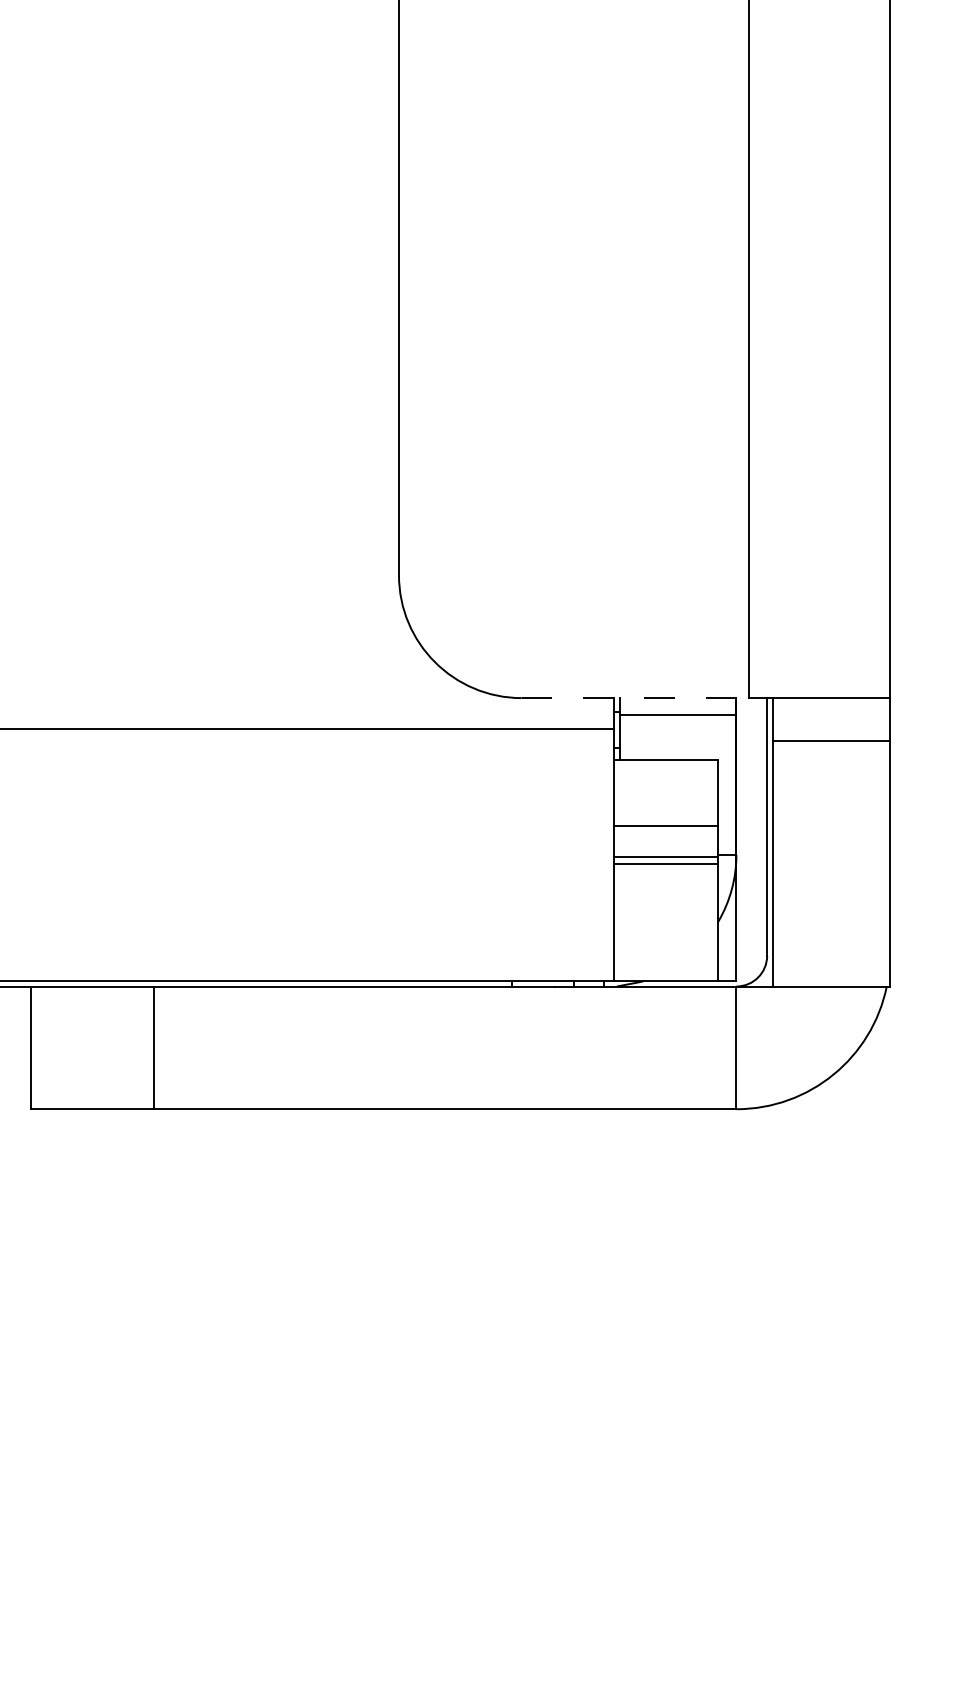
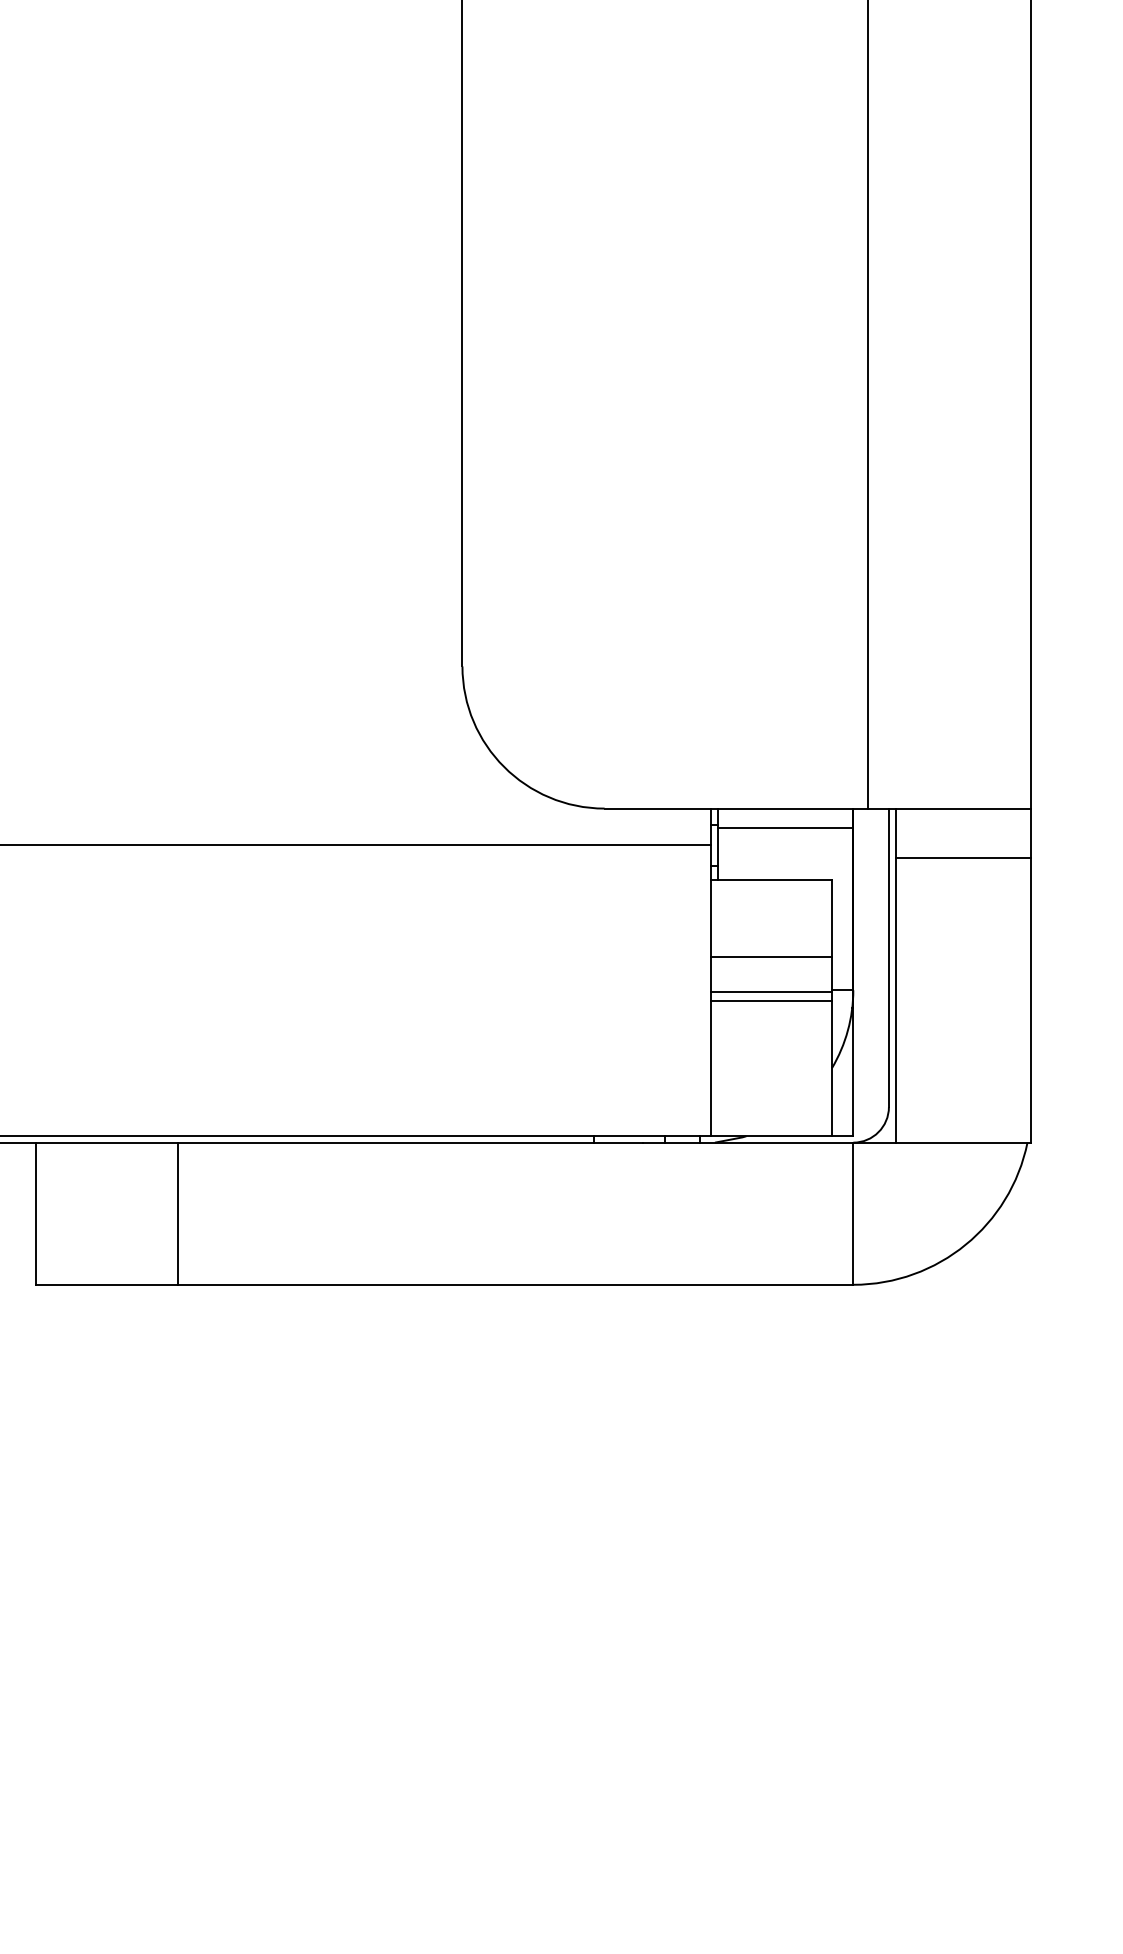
line: (635, 698) -> (736, 808), dashed -> solid

